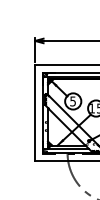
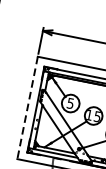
line: (35, 113) -> (27, 108), solid -> dashed

